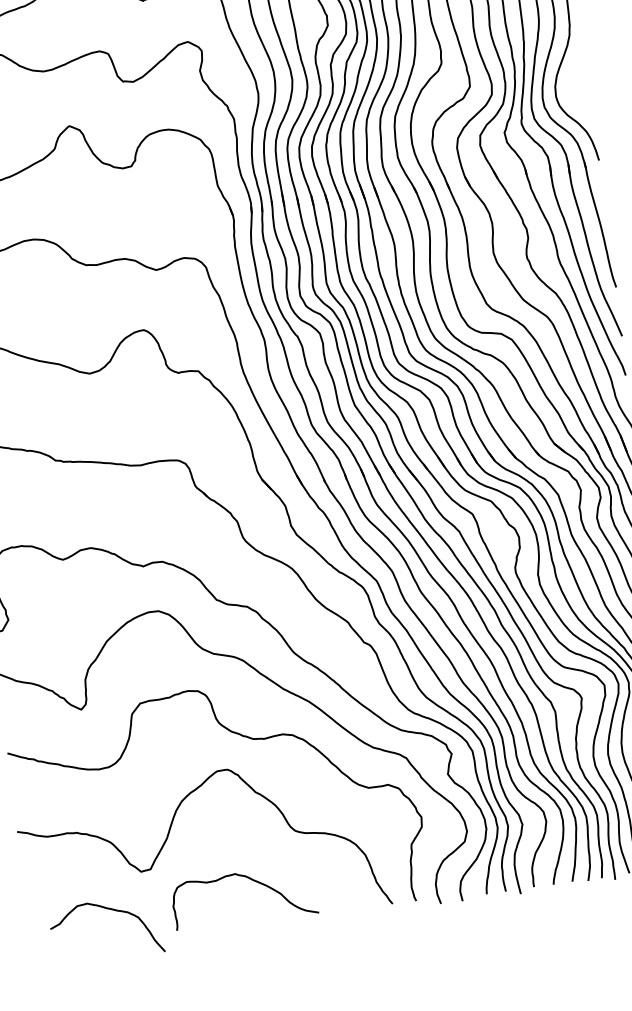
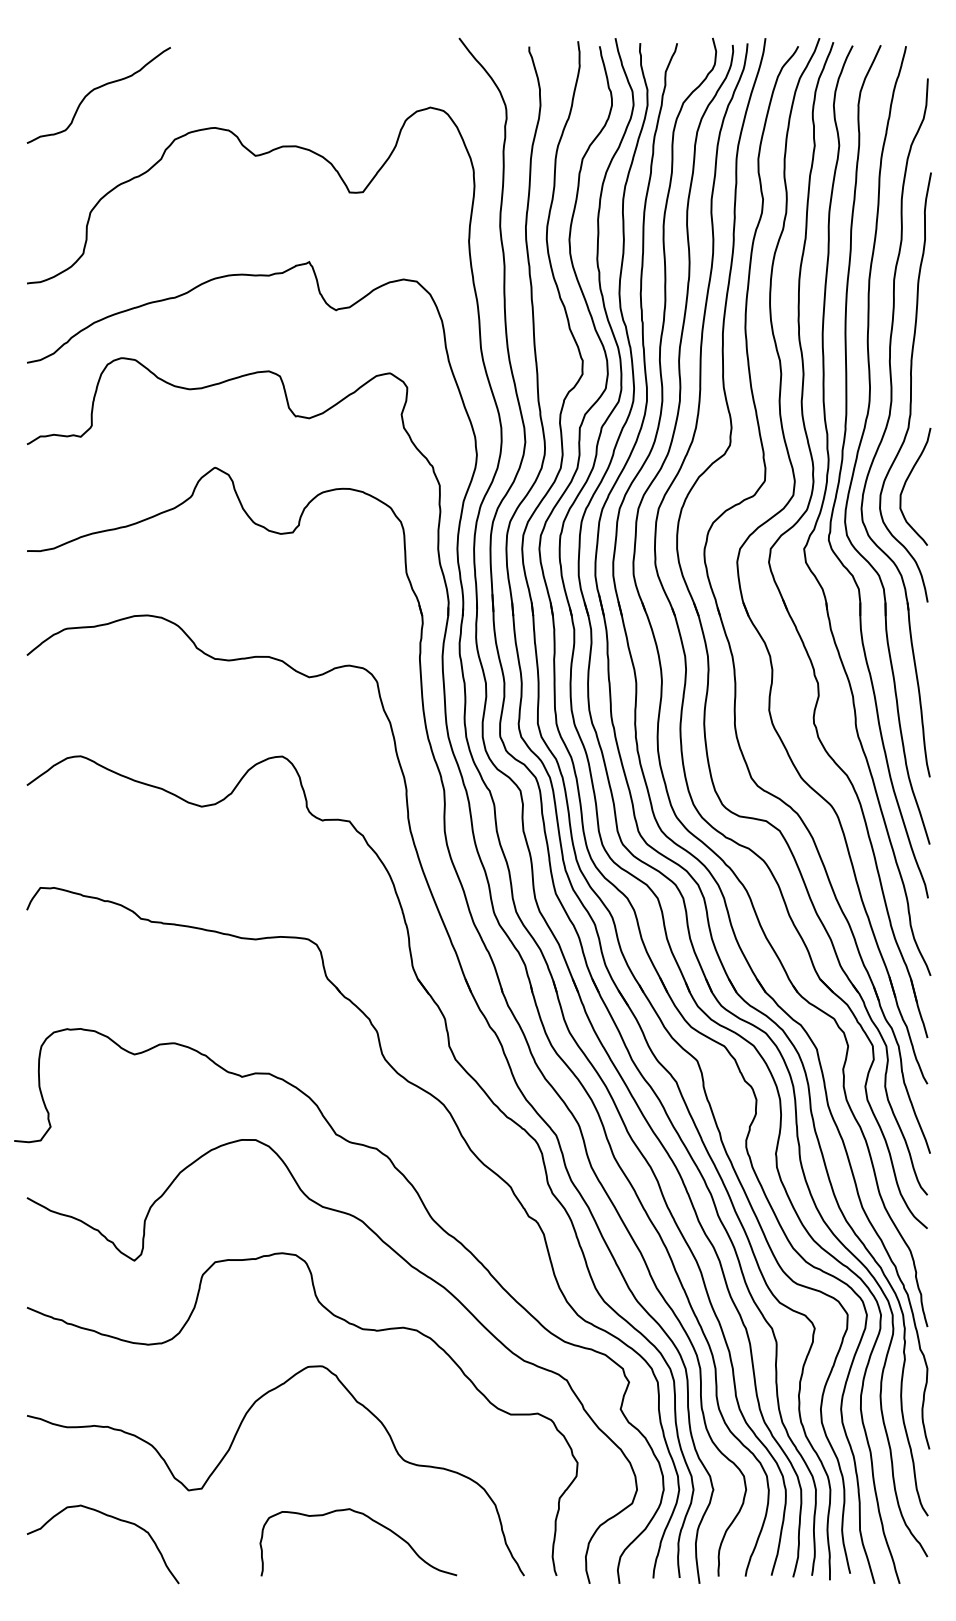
curve: (572, 75) -> (906, 482), added
curve: (252, 880) -> (372, 1521), moved
curve: (109, 909) -> (110, 1517), moved

